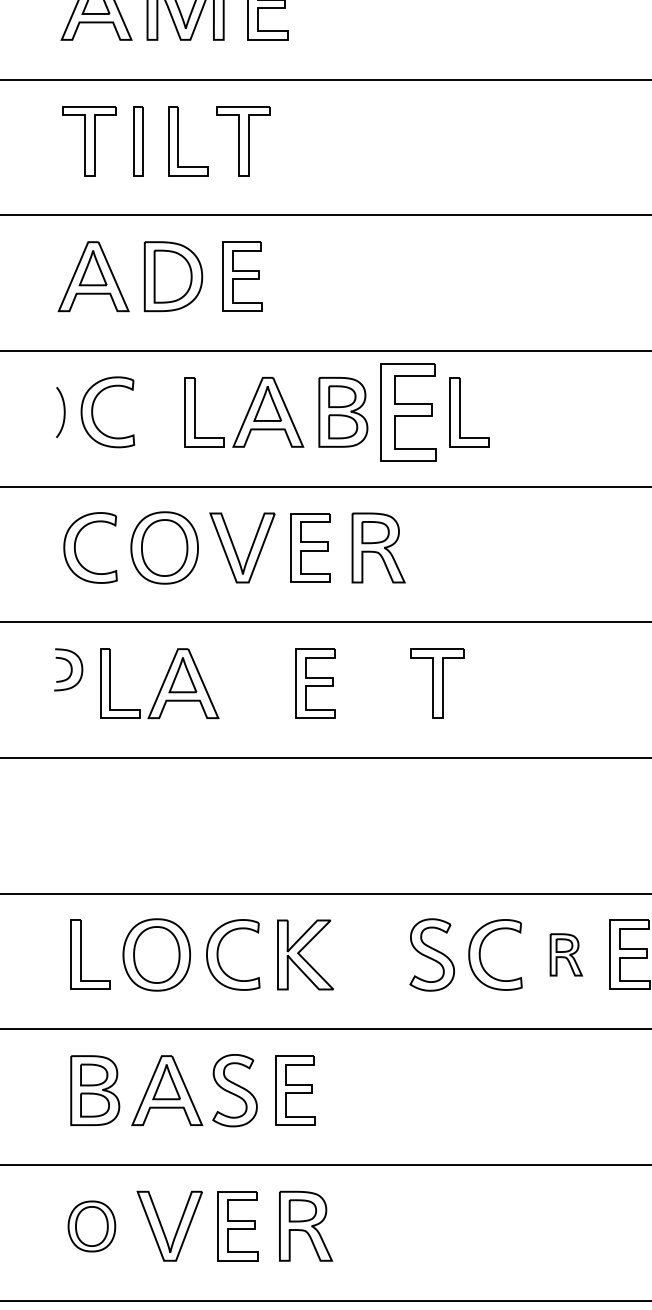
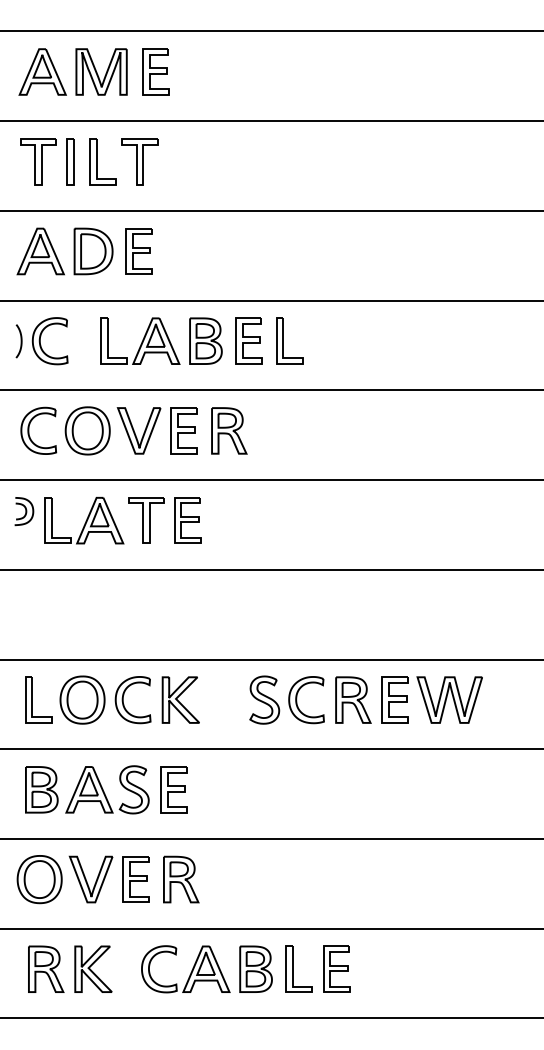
part: (407, 411) -> (248, 340), size x0.71
part: (437, 683) -> (146, 520), moved
part: (566, 954) -> (353, 699), size x1.67
part: (91, 1226) -> (39, 879), size x1.43

